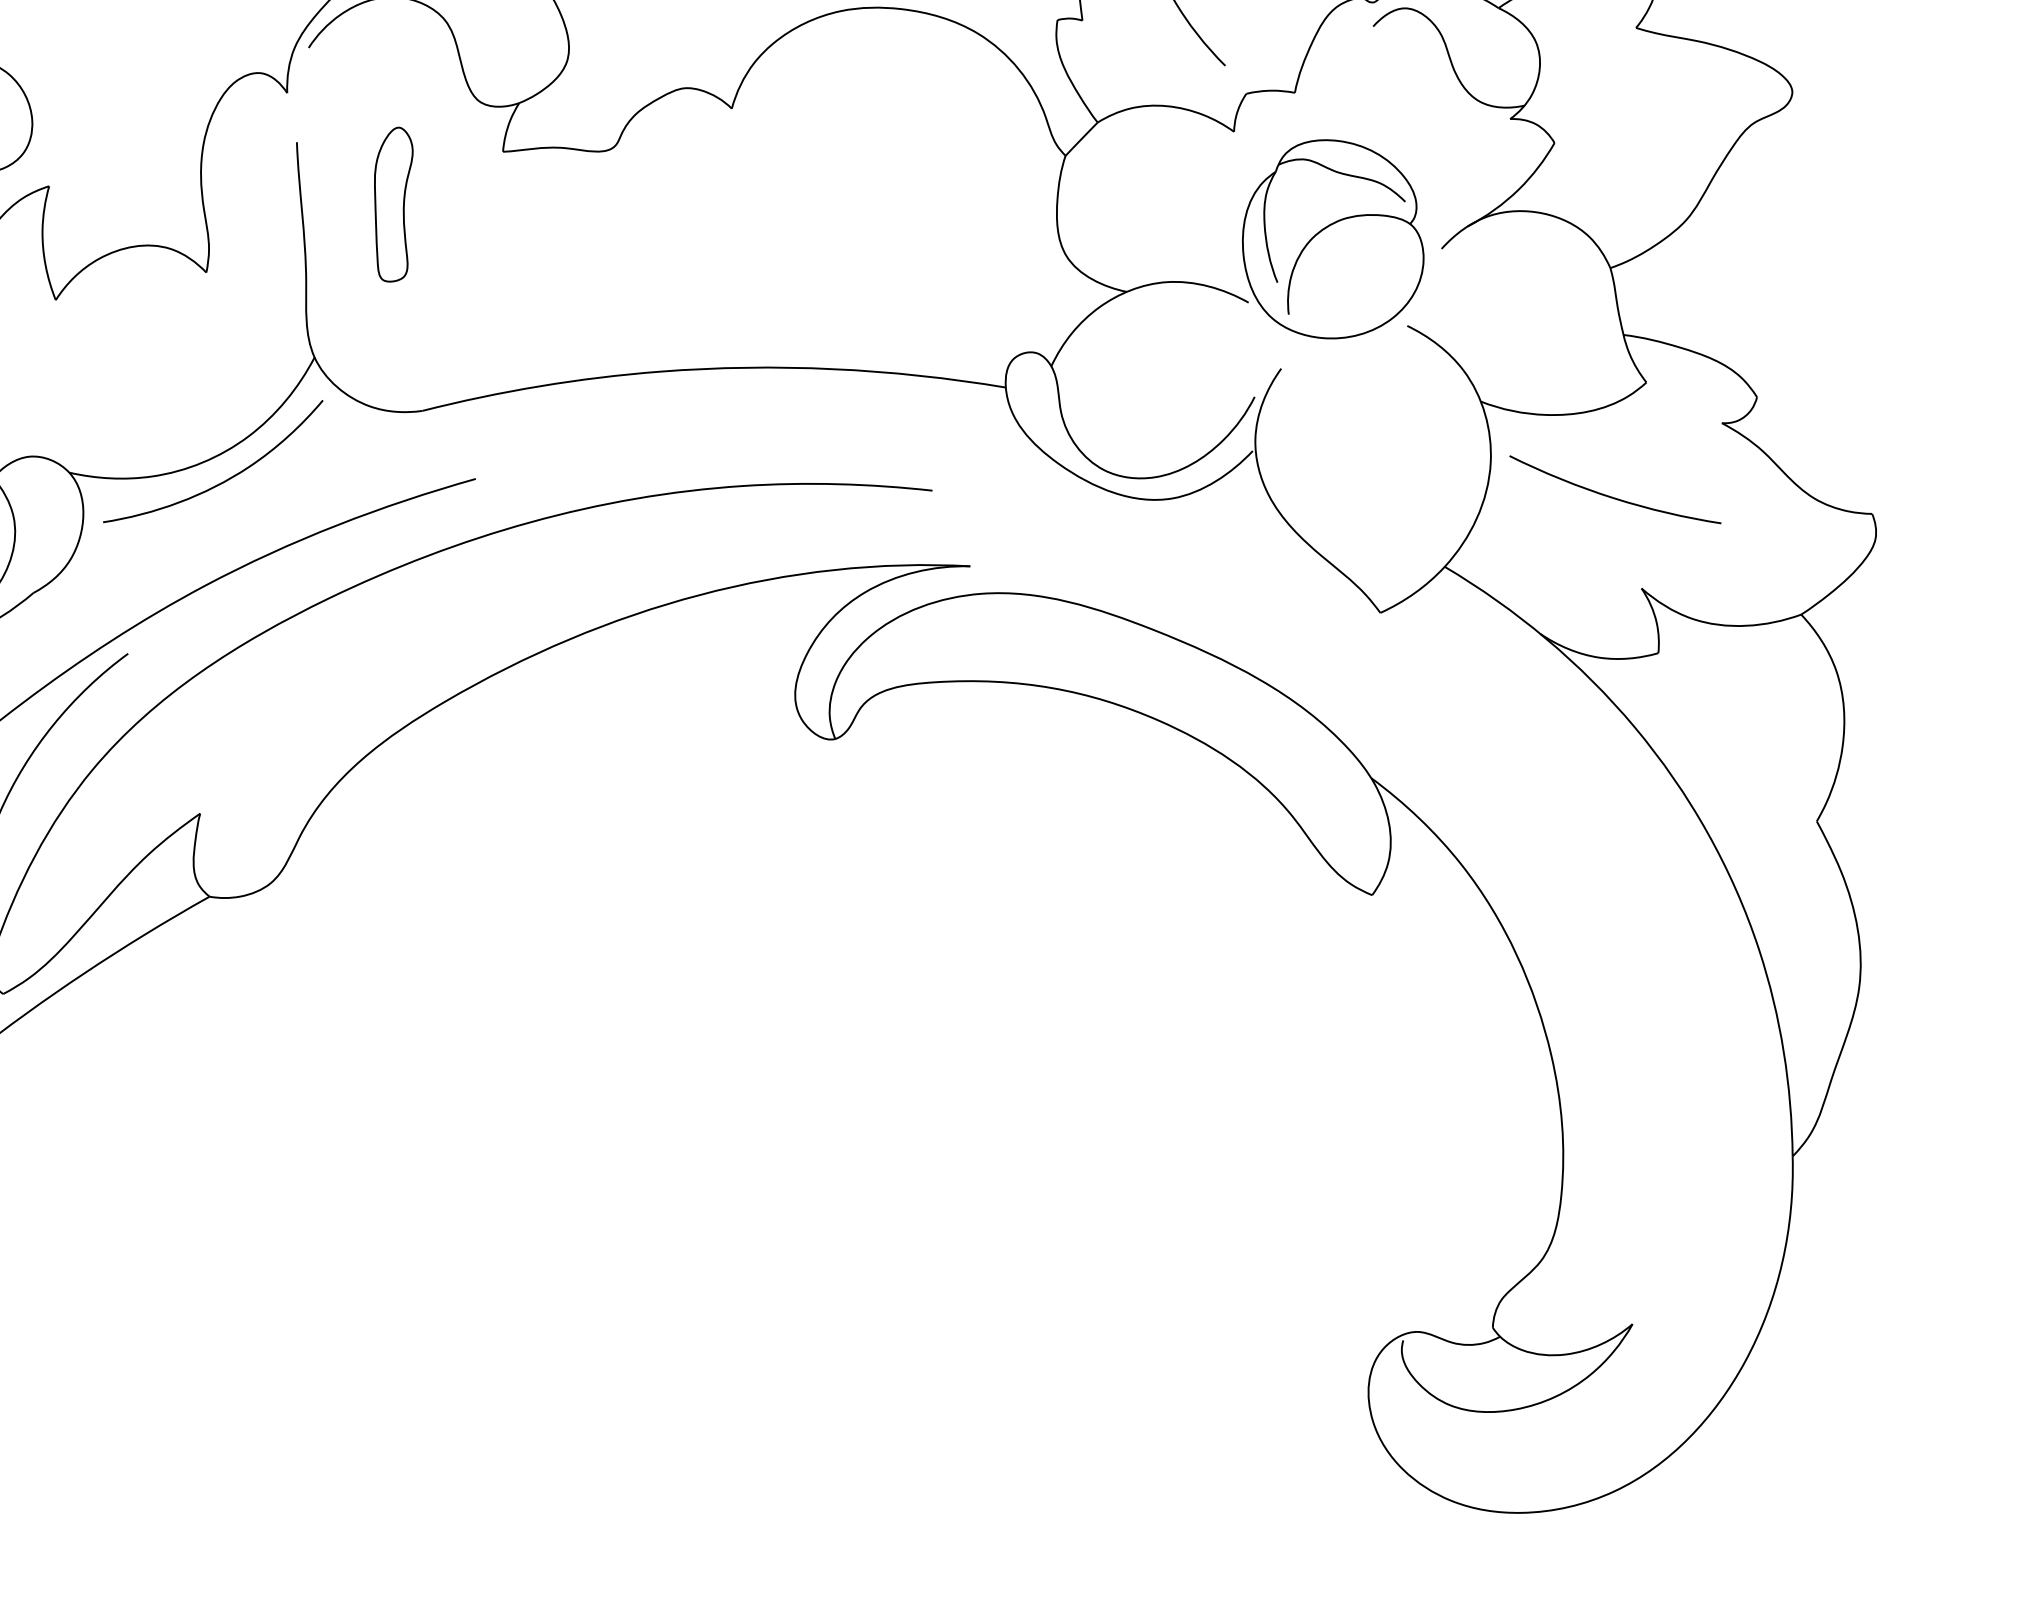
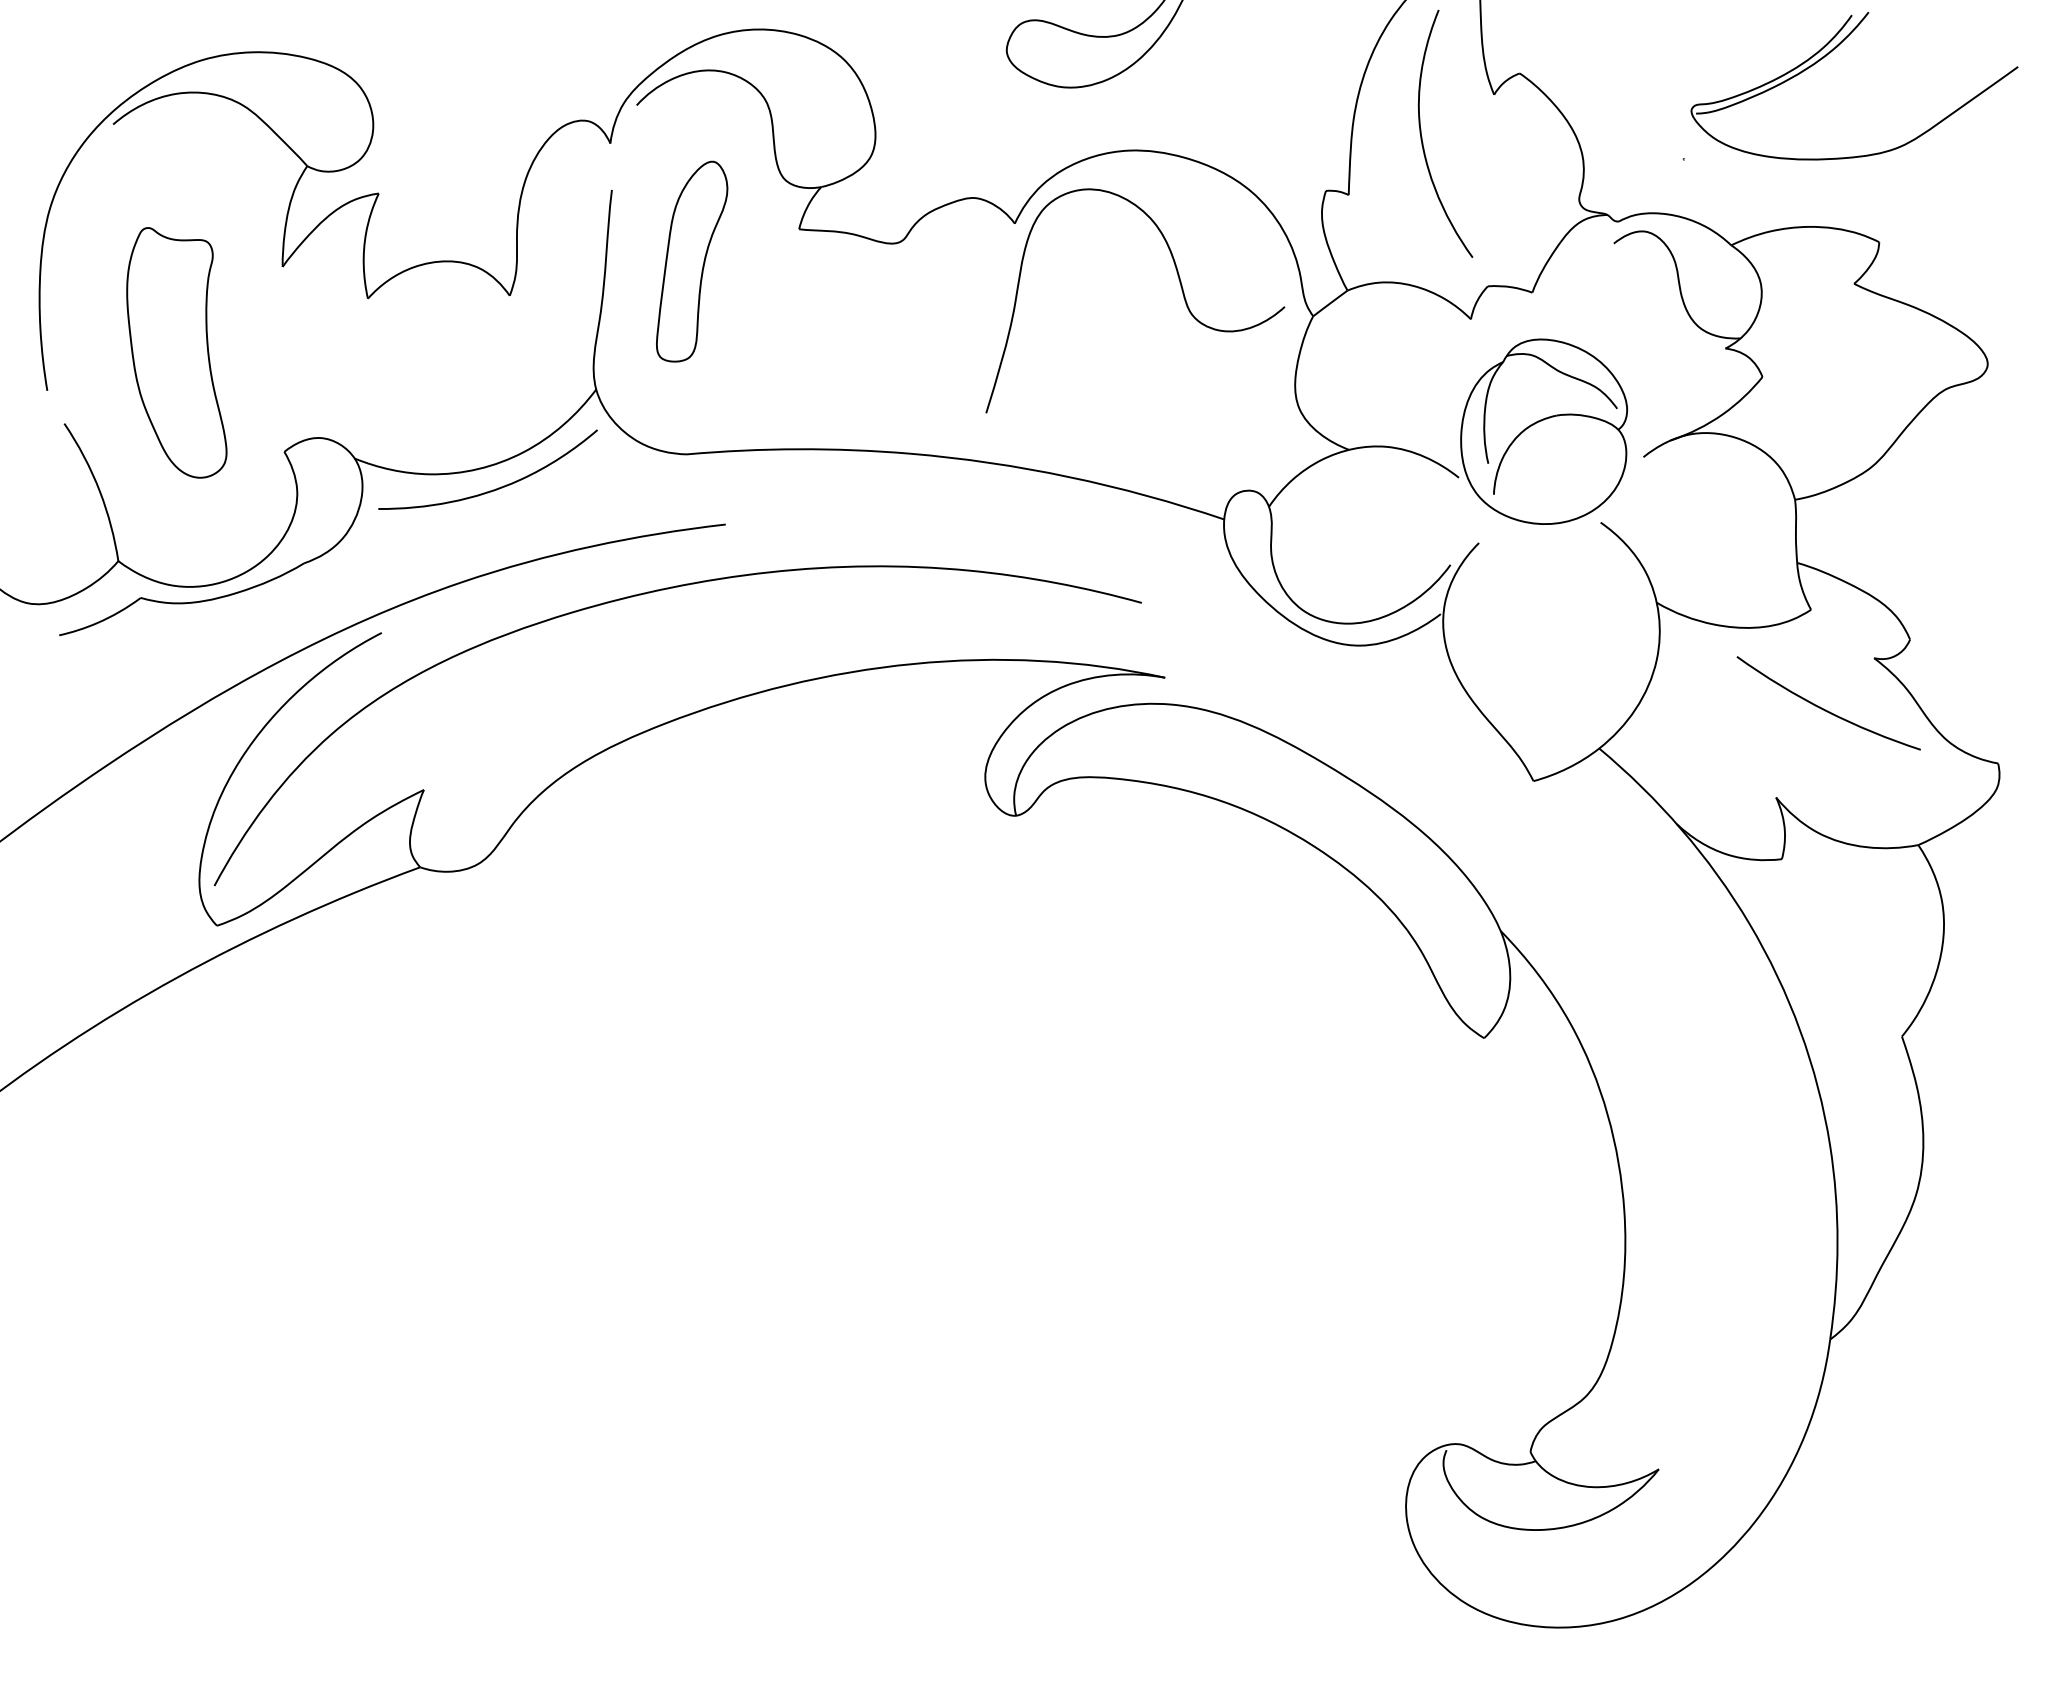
curve: (920, 151) -> (1181, 290), added
part: (395, 204) -> (692, 261), size x1.43
curve: (1611, 496) -> (1824, 708), moved

